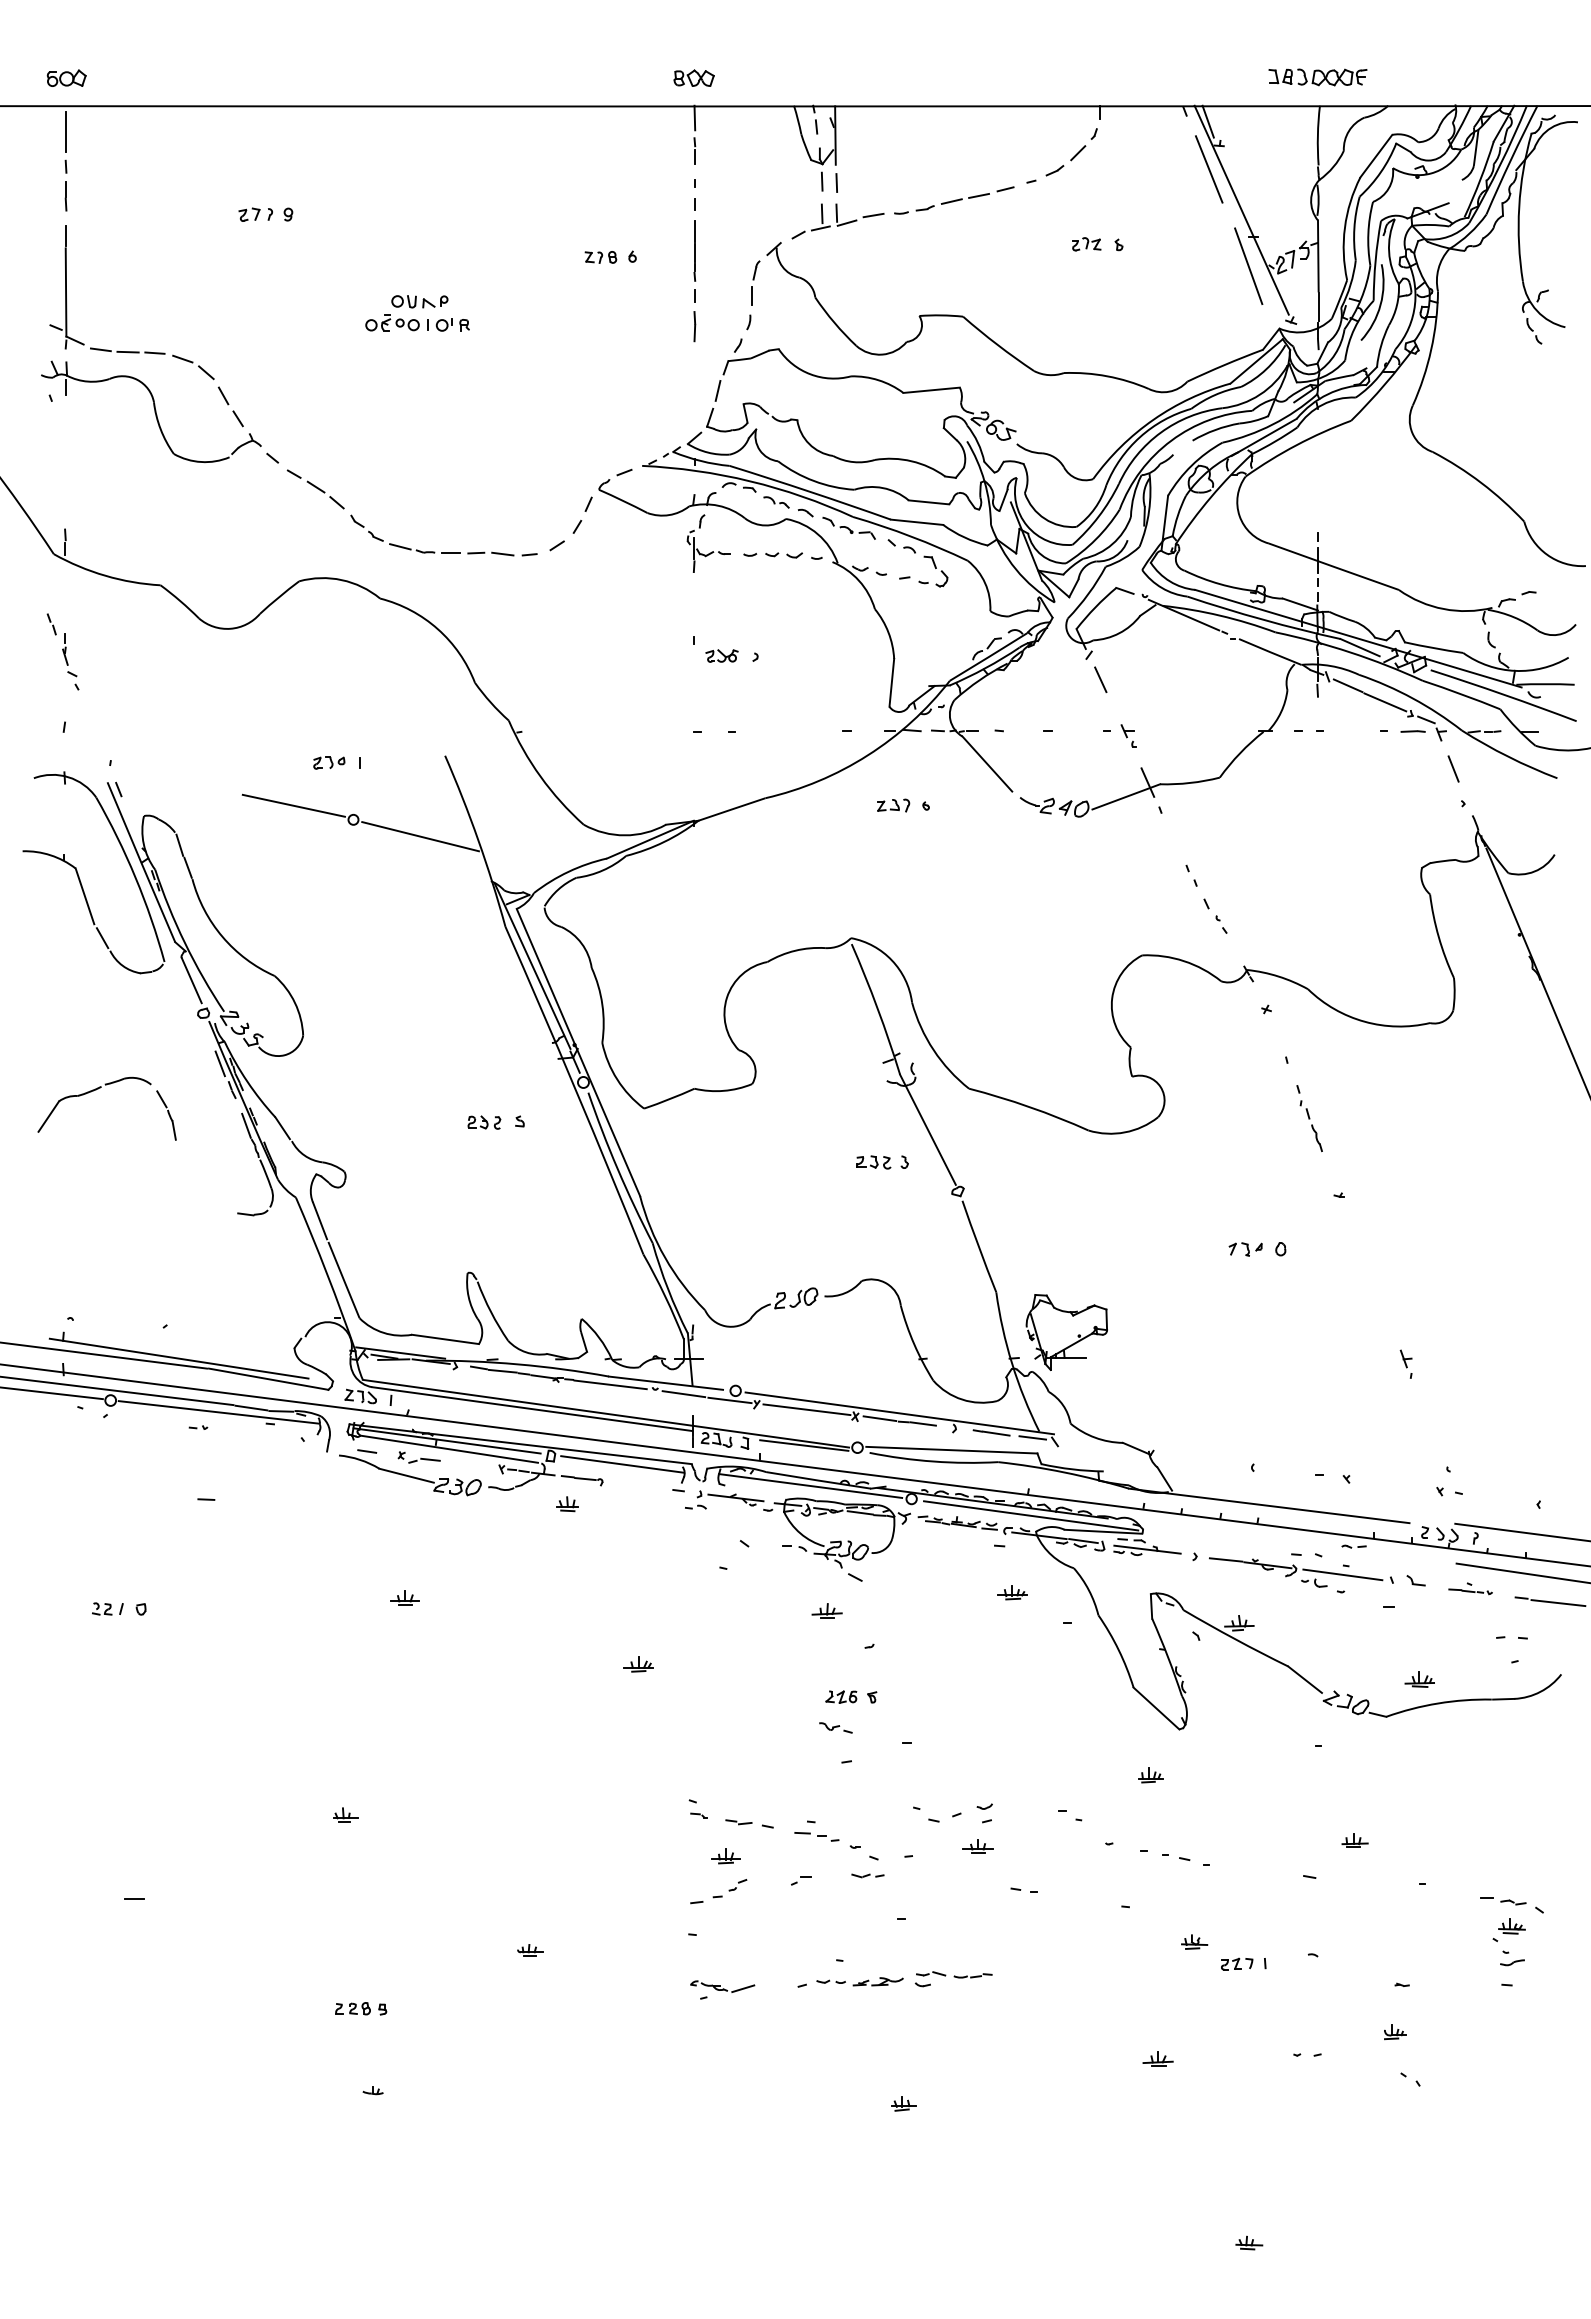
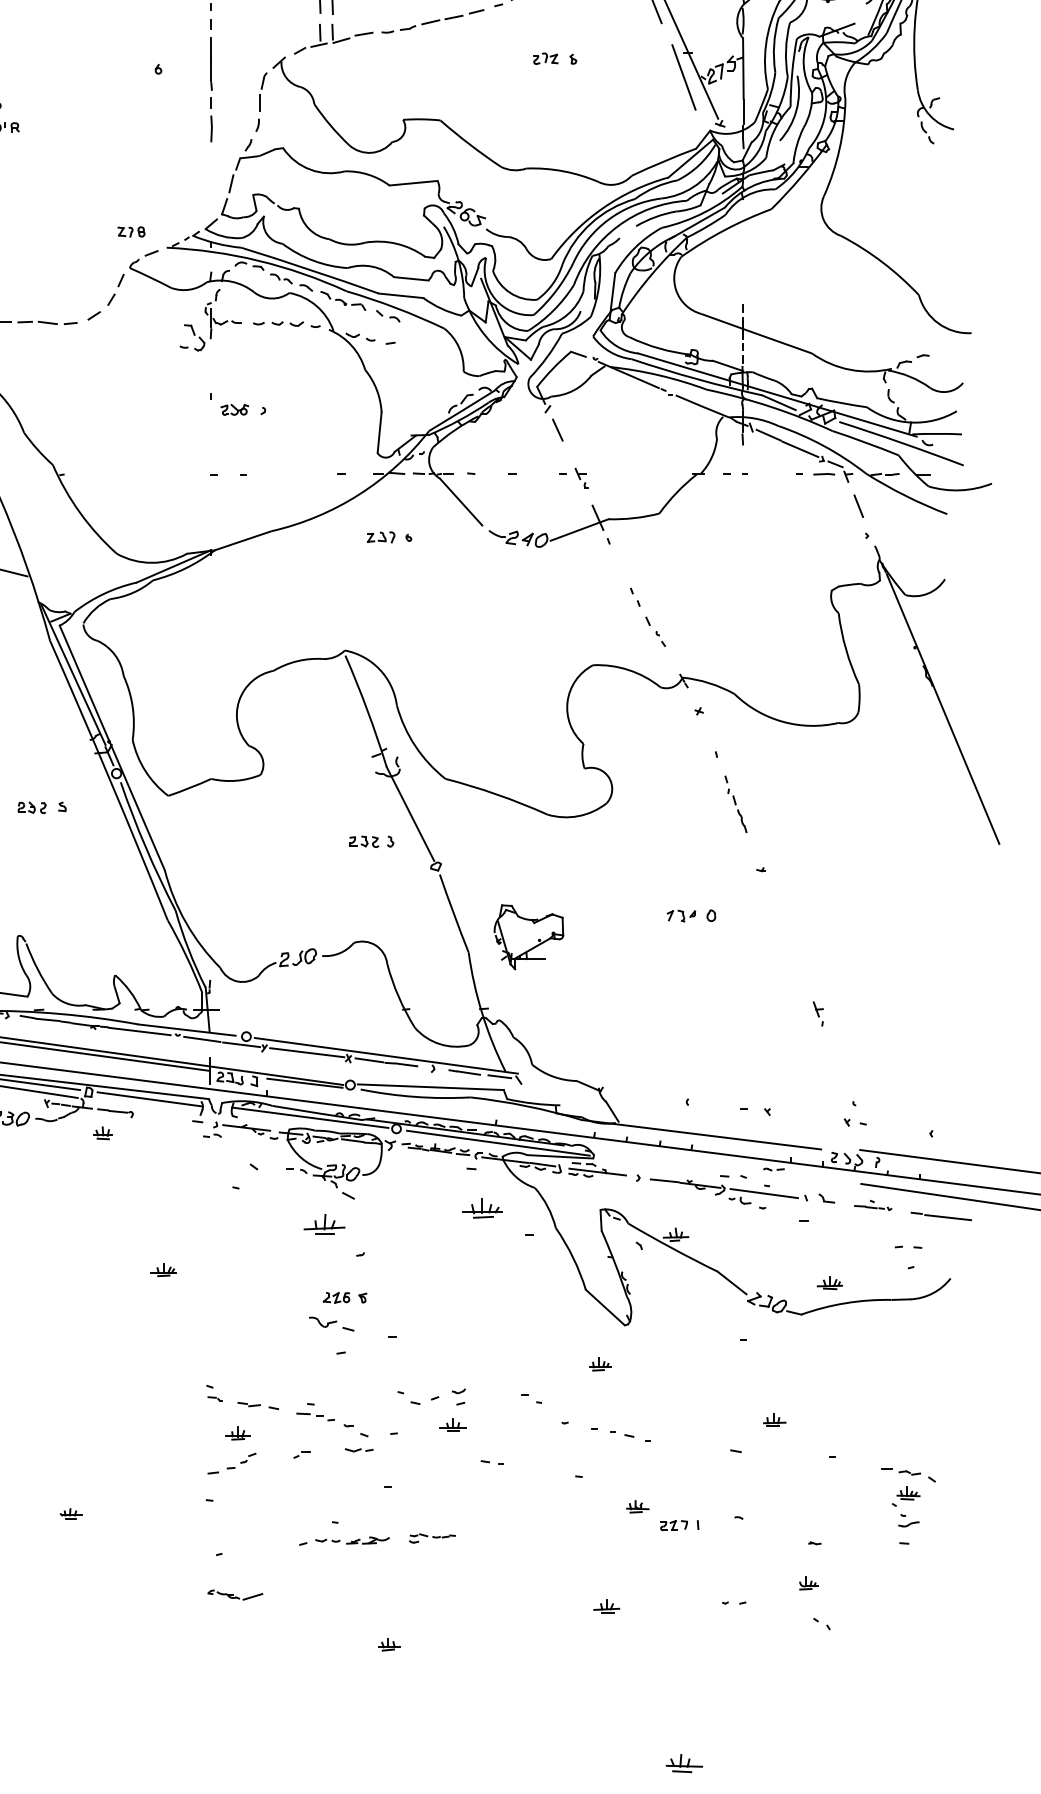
part: (600, 257) -> (131, 232), moved
part: (933, 571) -> (192, 337), moved
part: (1066, 1332) -> (528, 937), moved
part: (1012, 1592) -> (482, 1208), size x1.6
part: (826, 1610) -> (323, 1223), size x1.6
part: (835, 1727) -> (331, 1323), size x1.6
part: (953, 1979) -> (432, 1538), size x0.7
part: (722, 1986) -> (235, 1594), moved
part: (1249, 2242) -> (684, 1762), size x1.6

